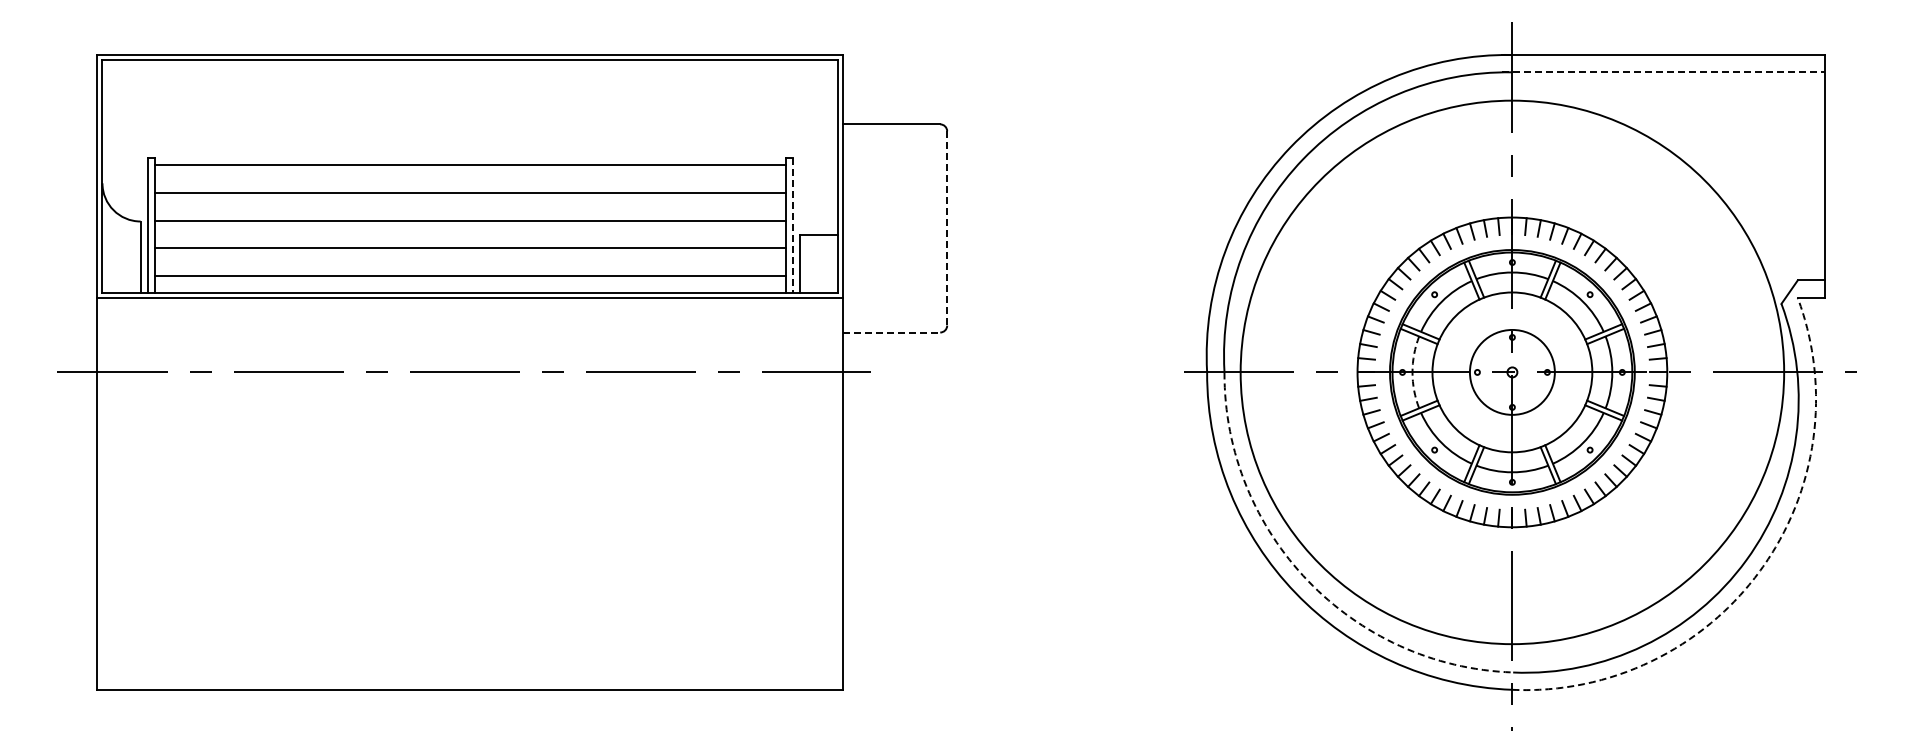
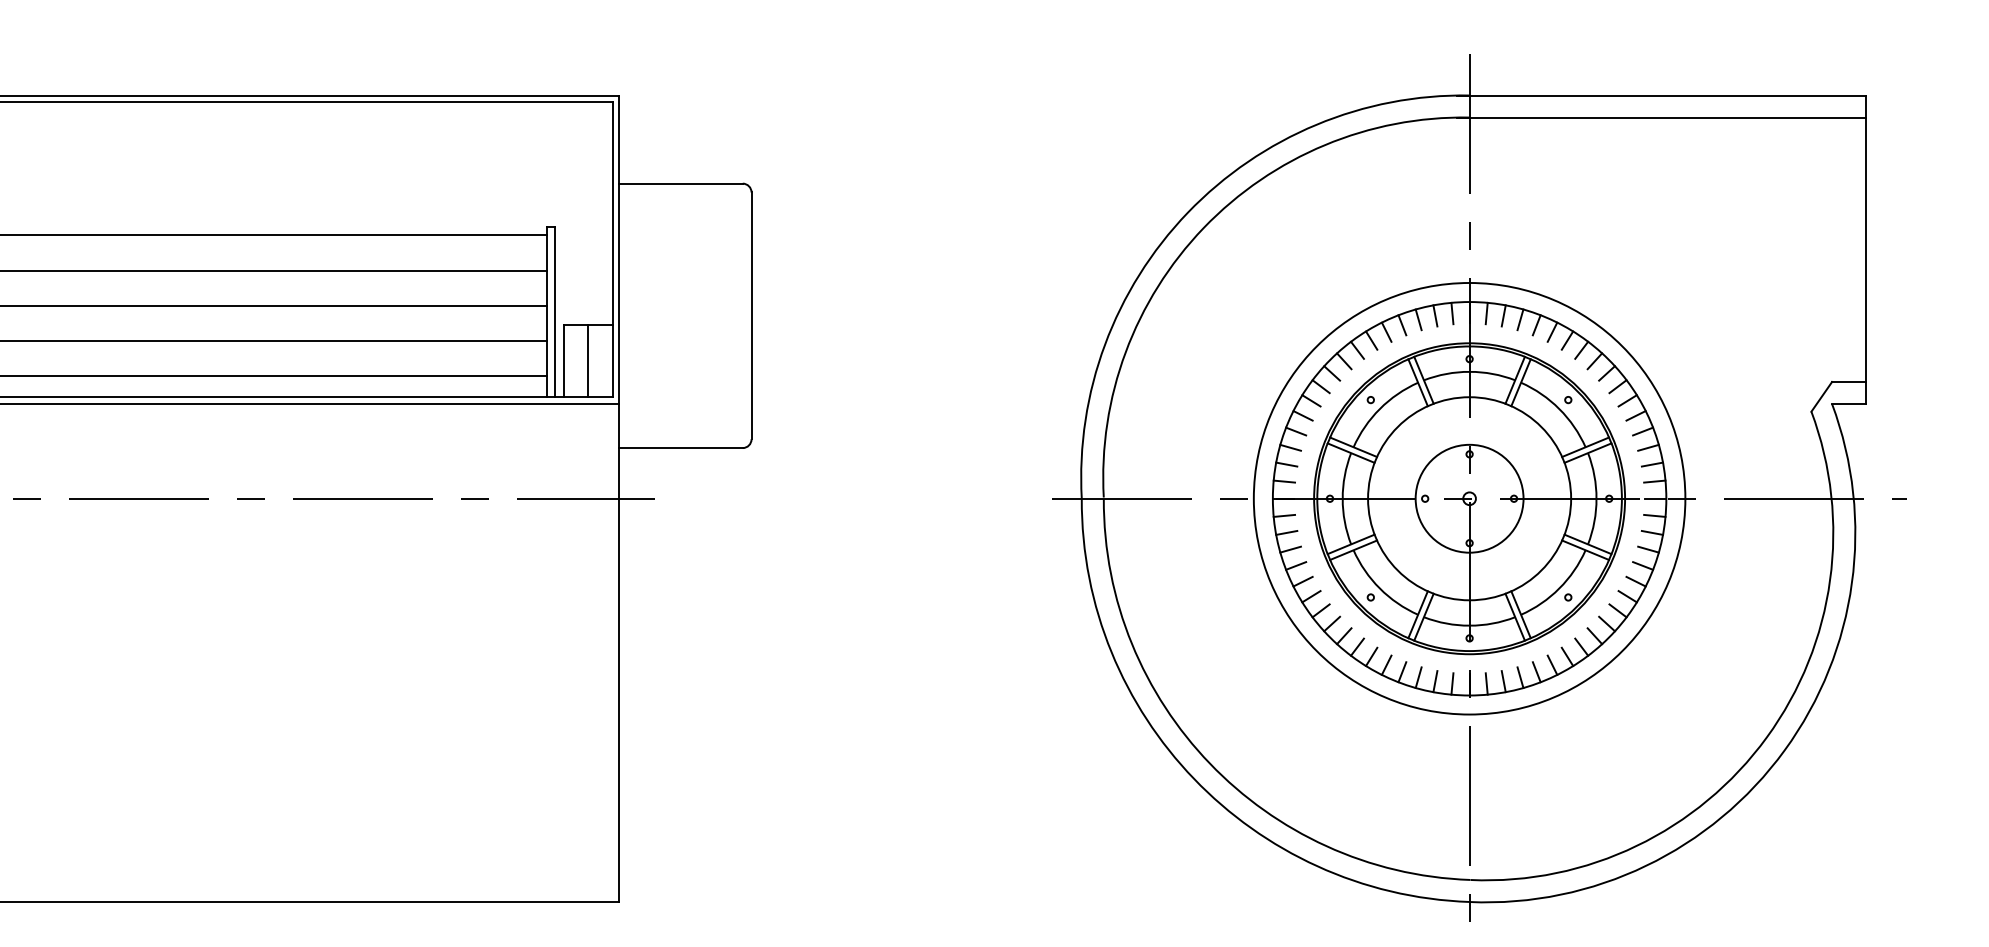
line: (1664, 72) -> (1662, 117), dashed -> solid
line: (792, 225) -> (555, 312), dashed -> solid
line: (947, 228) -> (751, 315), dashed -> solid
line: (818, 263) -> (588, 360), added
line: (891, 332) -> (680, 448), dashed -> solid
arc: (1412, 372) -> (1342, 498), dashed -> solid
circle: (1512, 372) -> (1469, 498), size x0.62
arc: (1760, 570) -> (1784, 750), dashed -> solid
arc: (1308, 580) -> (1210, 763), dashed -> solid

